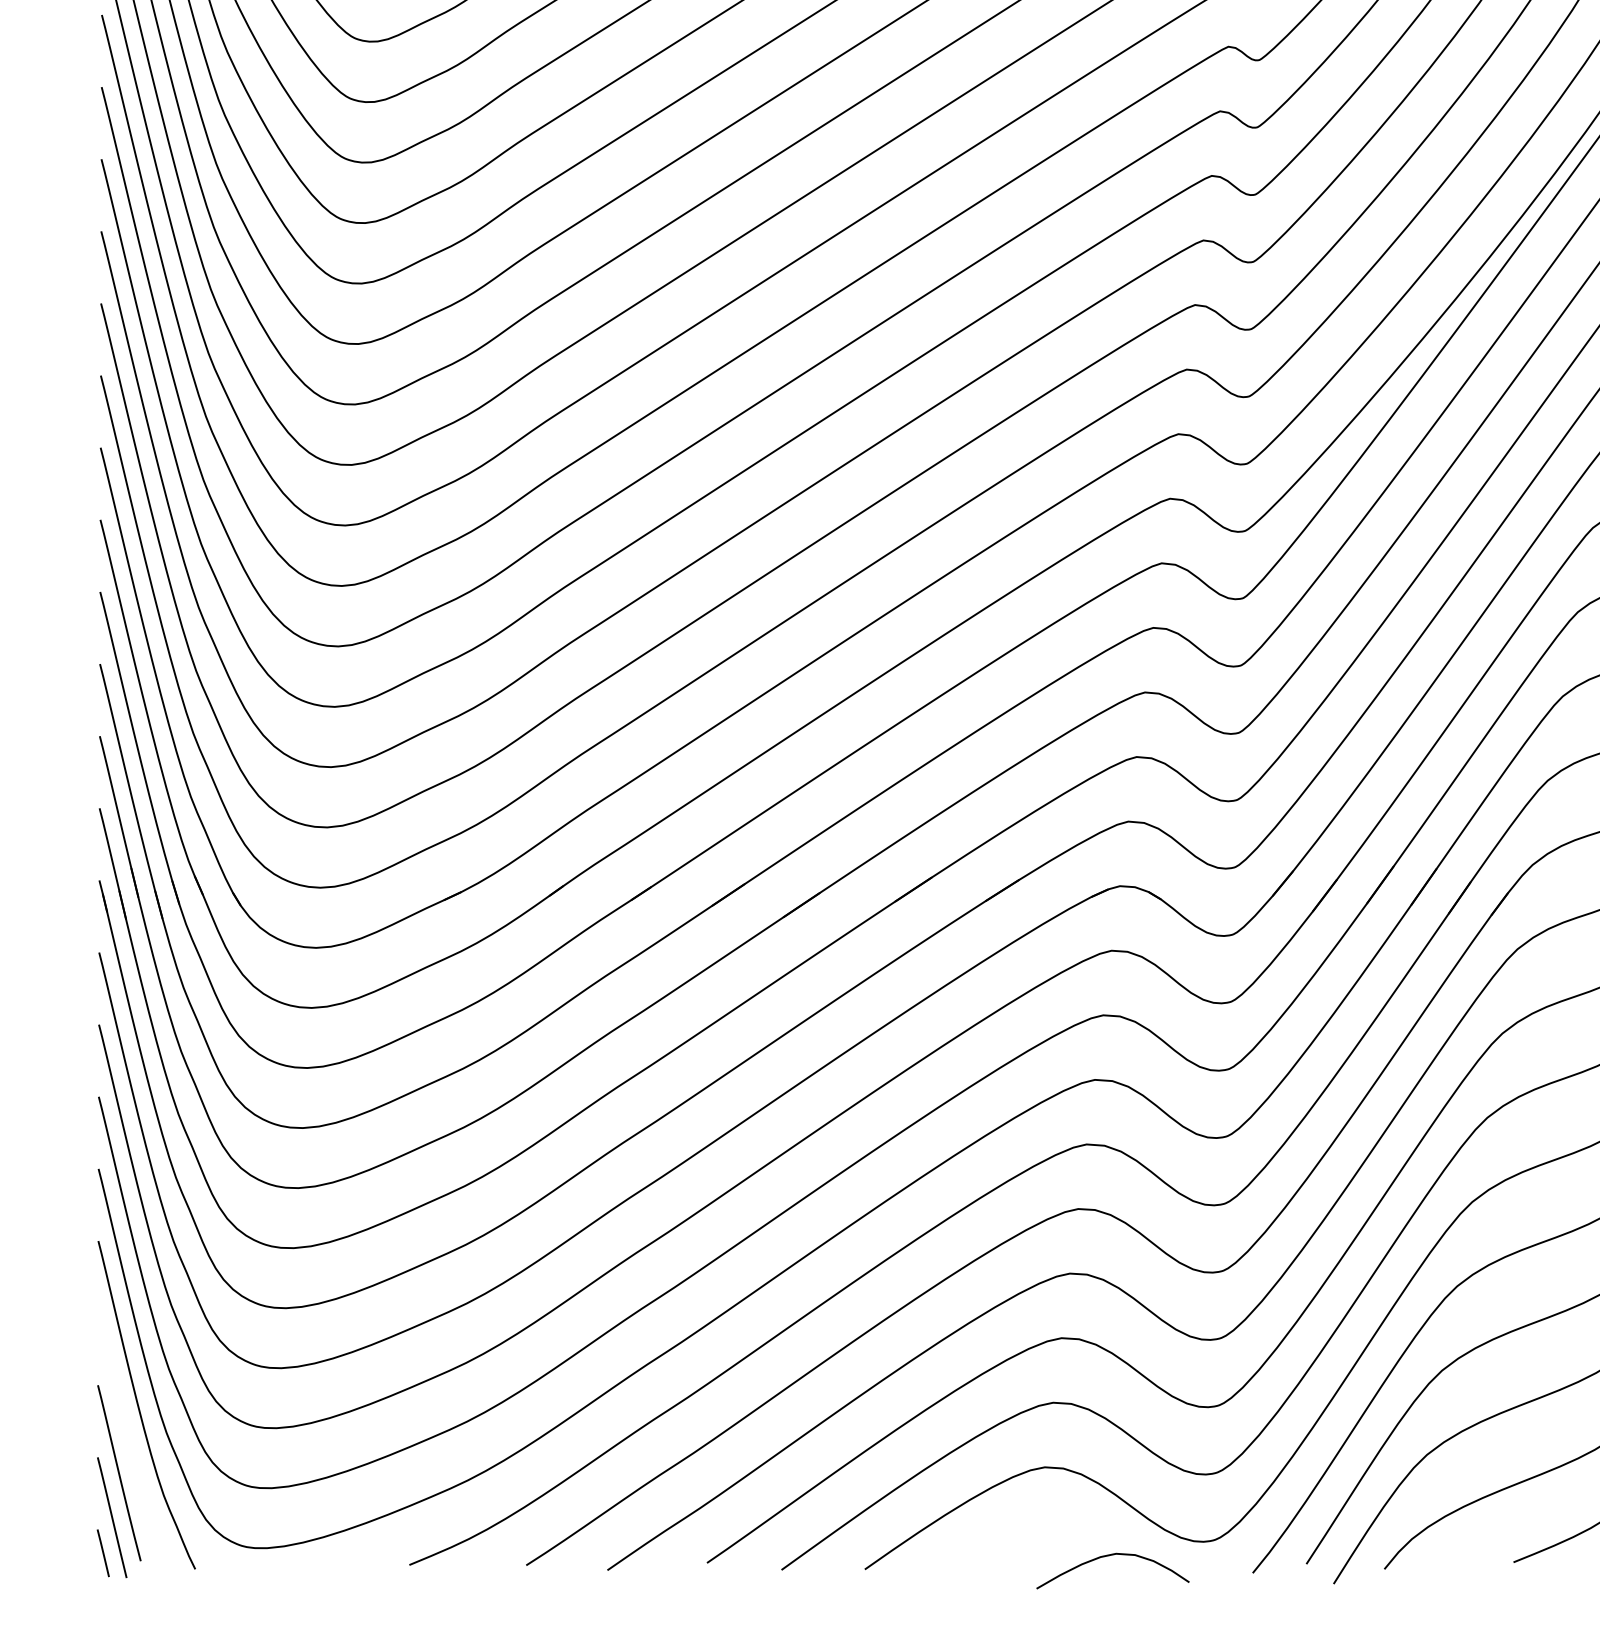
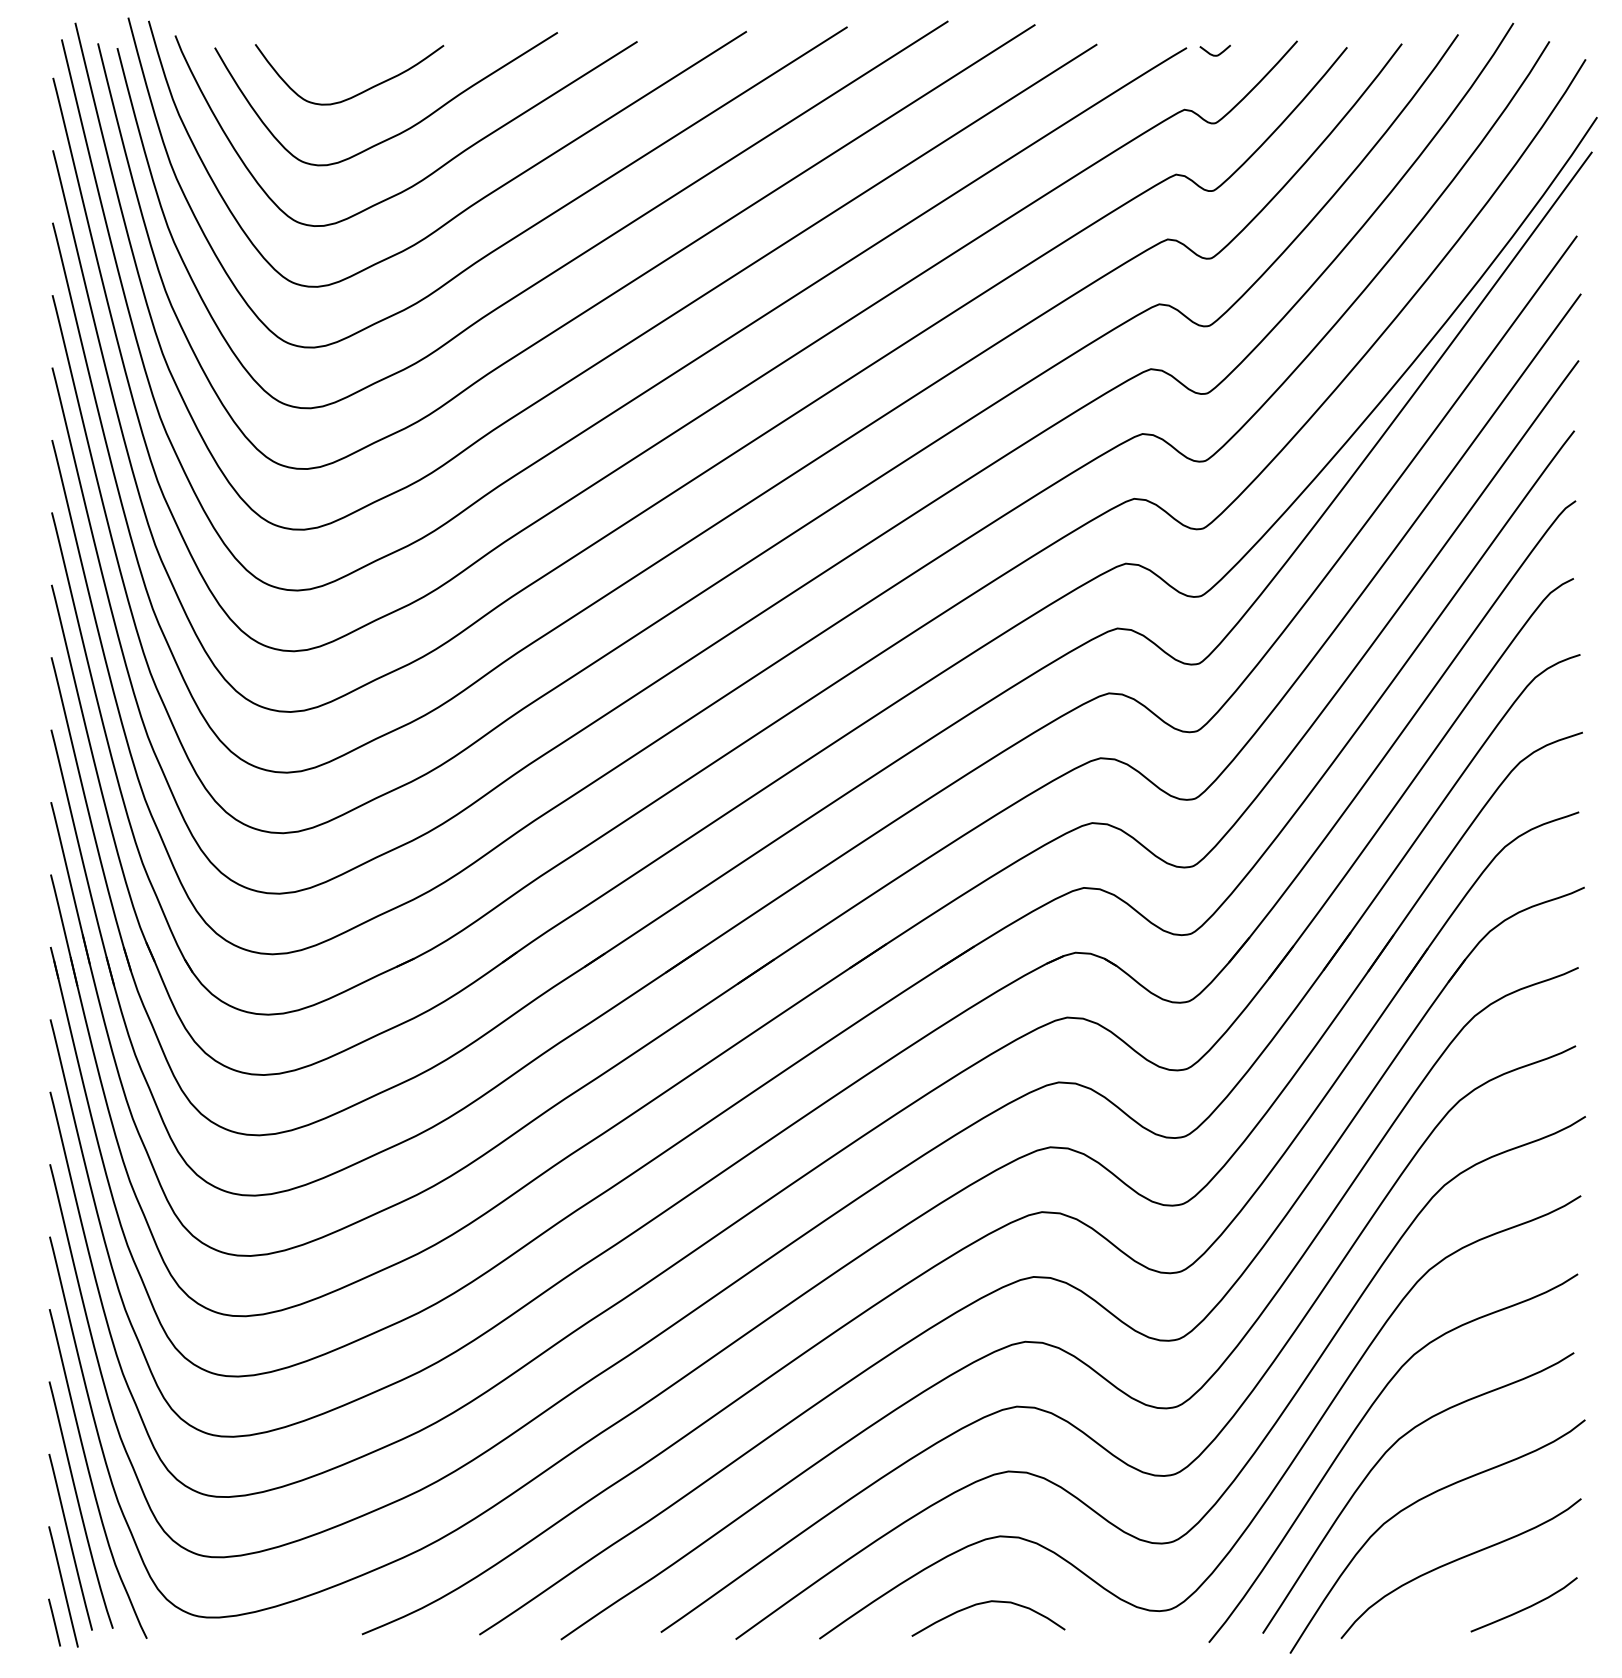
curve: (128, 1435) -> (79, 1504), added
curve: (1110, 1556) -> (986, 1603), moved

